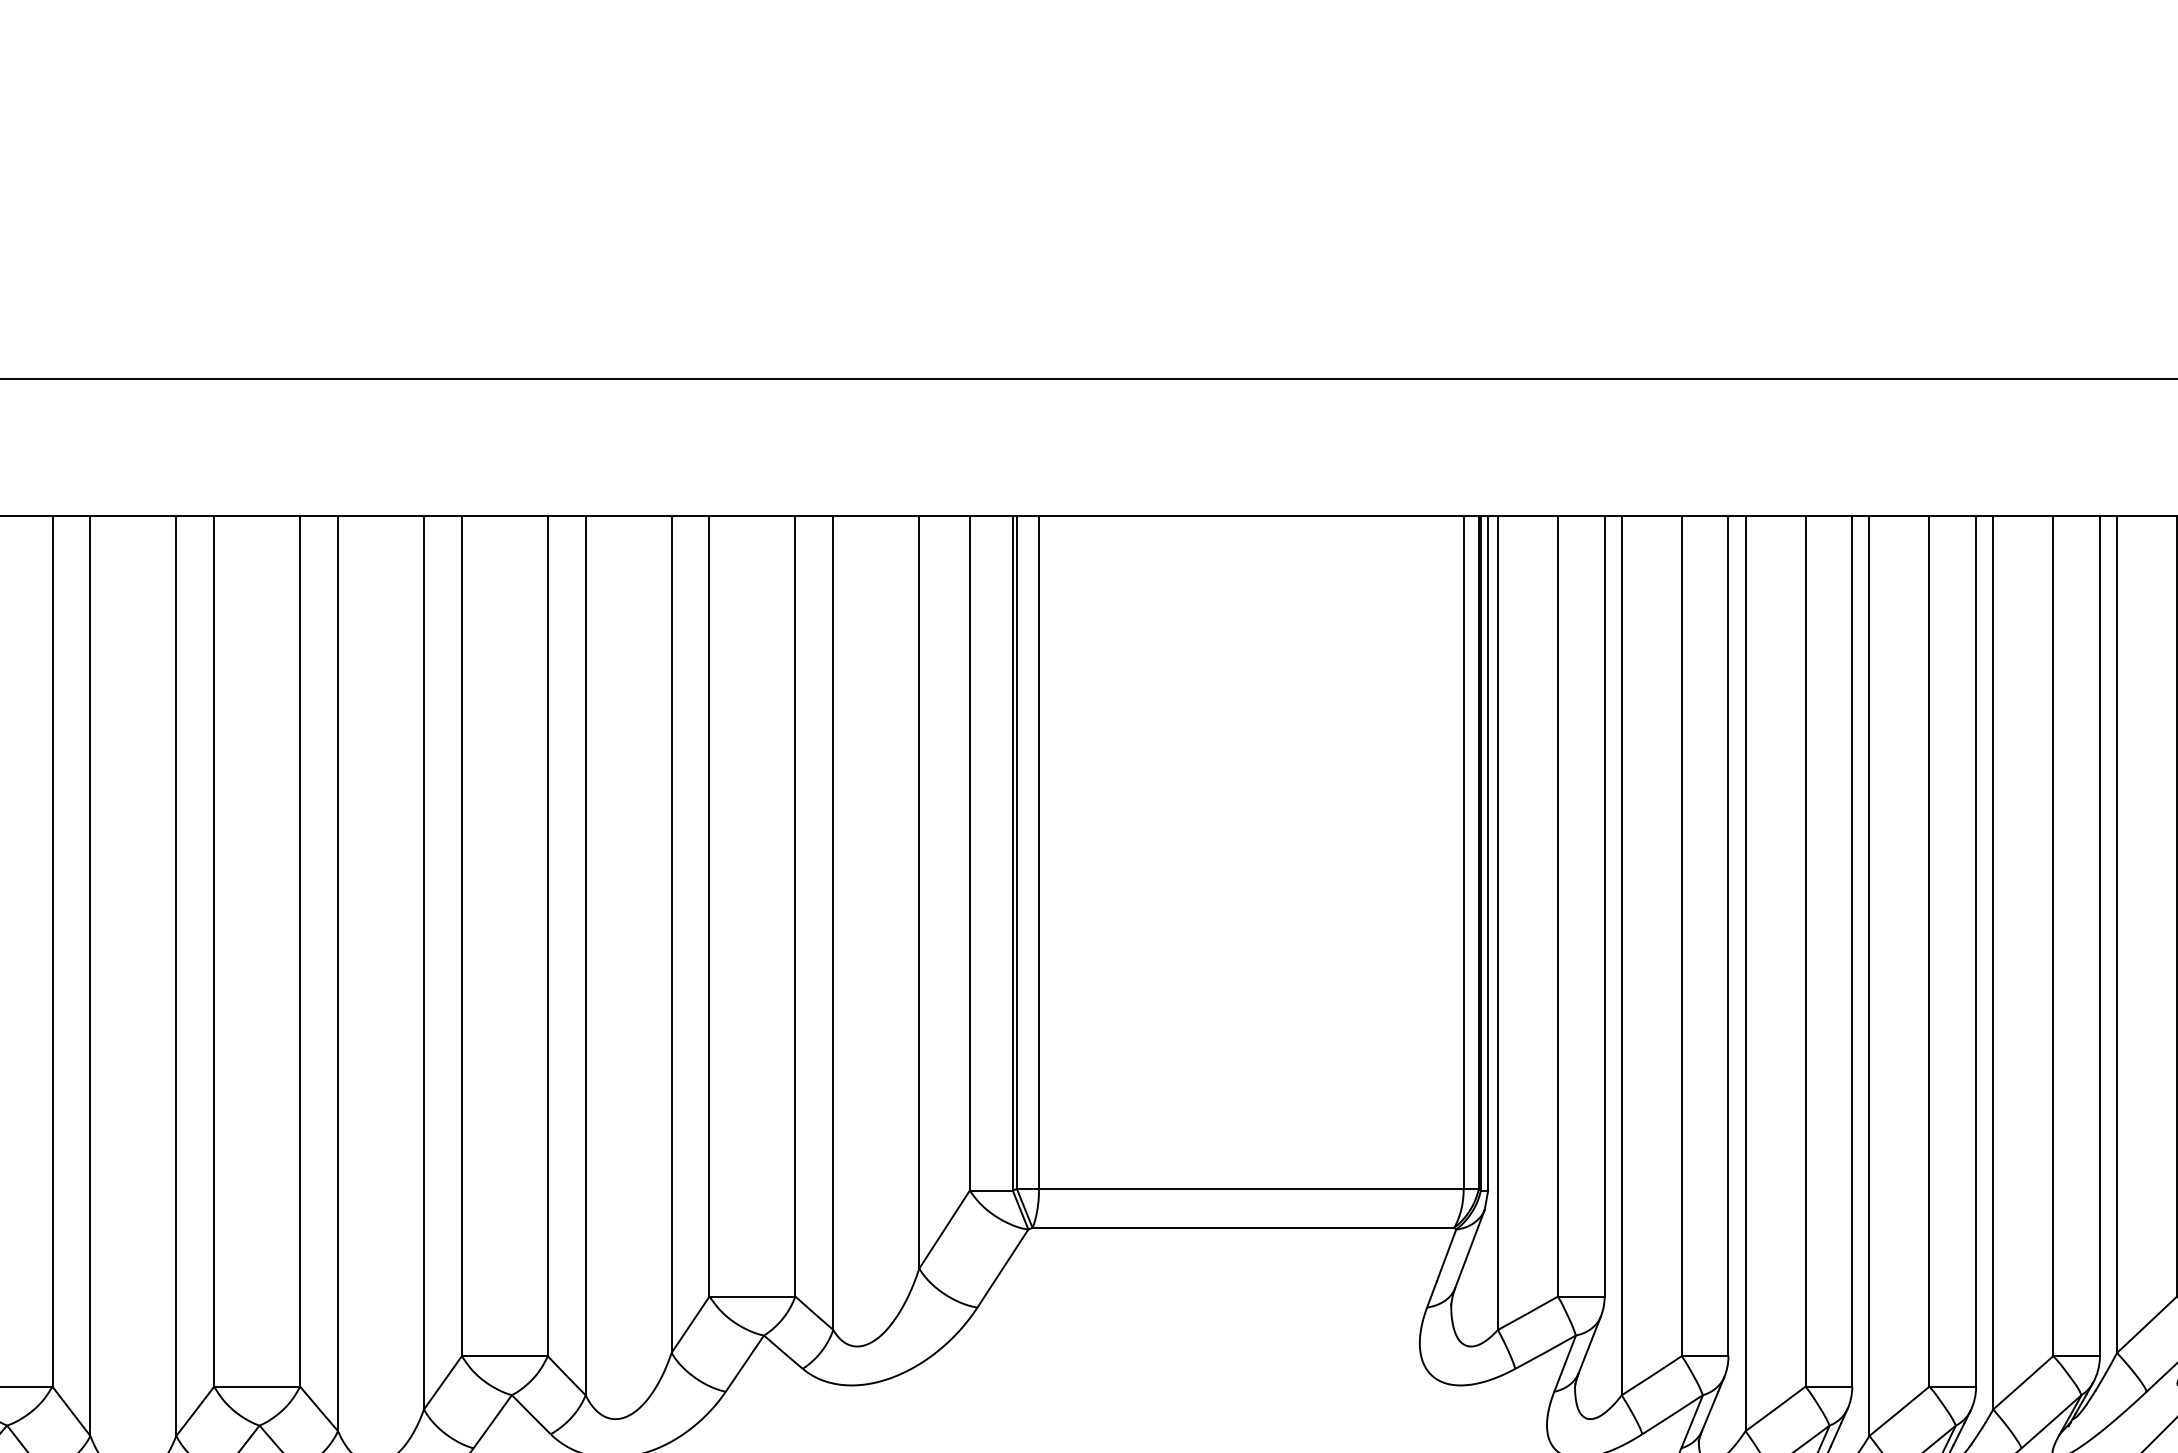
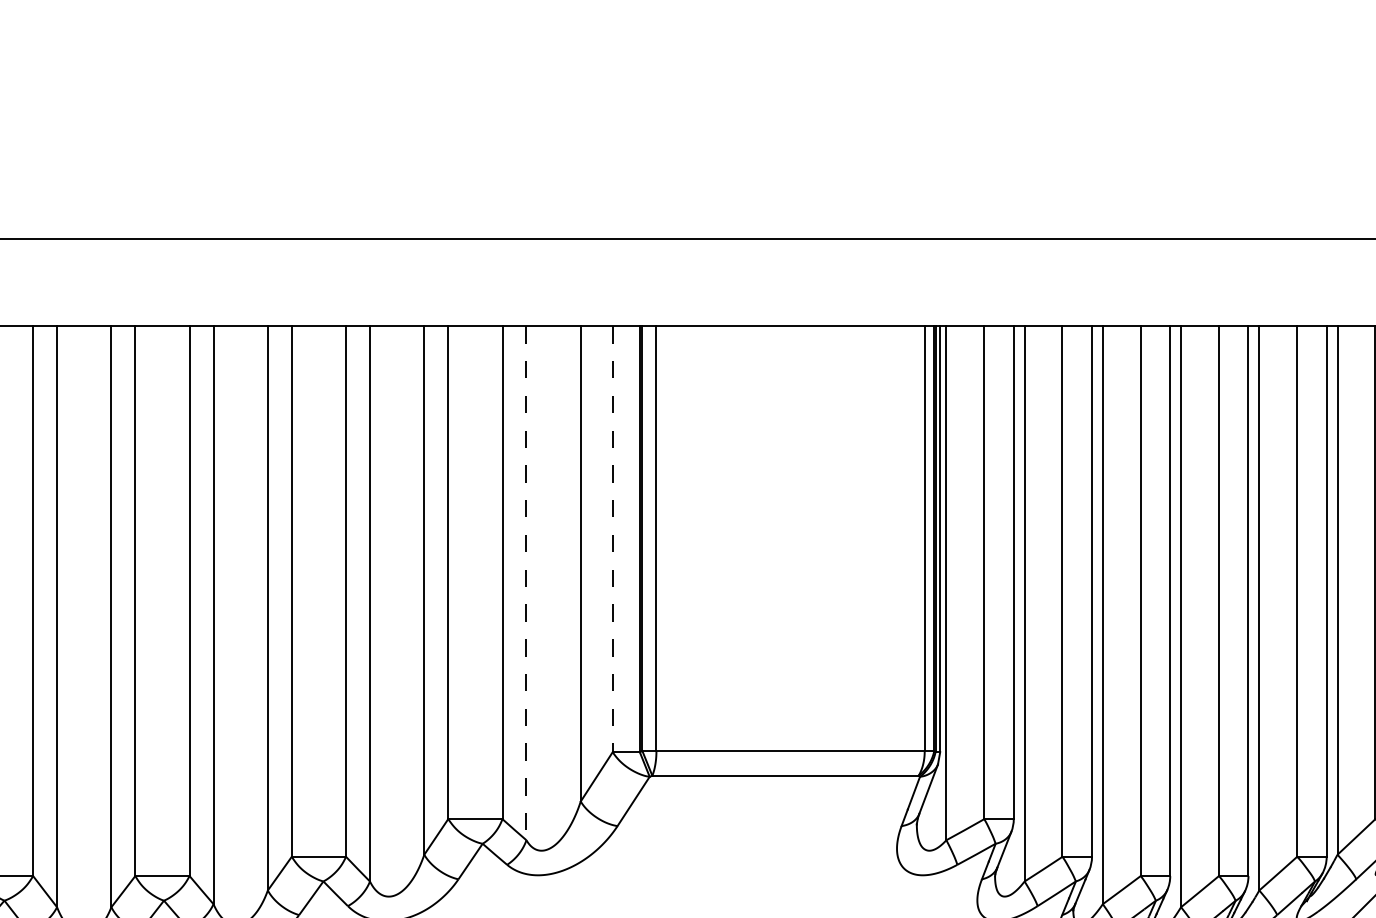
line: (969, 853) -> (612, 539), solid -> dashed
line: (833, 923) -> (526, 583), solid -> dashed

